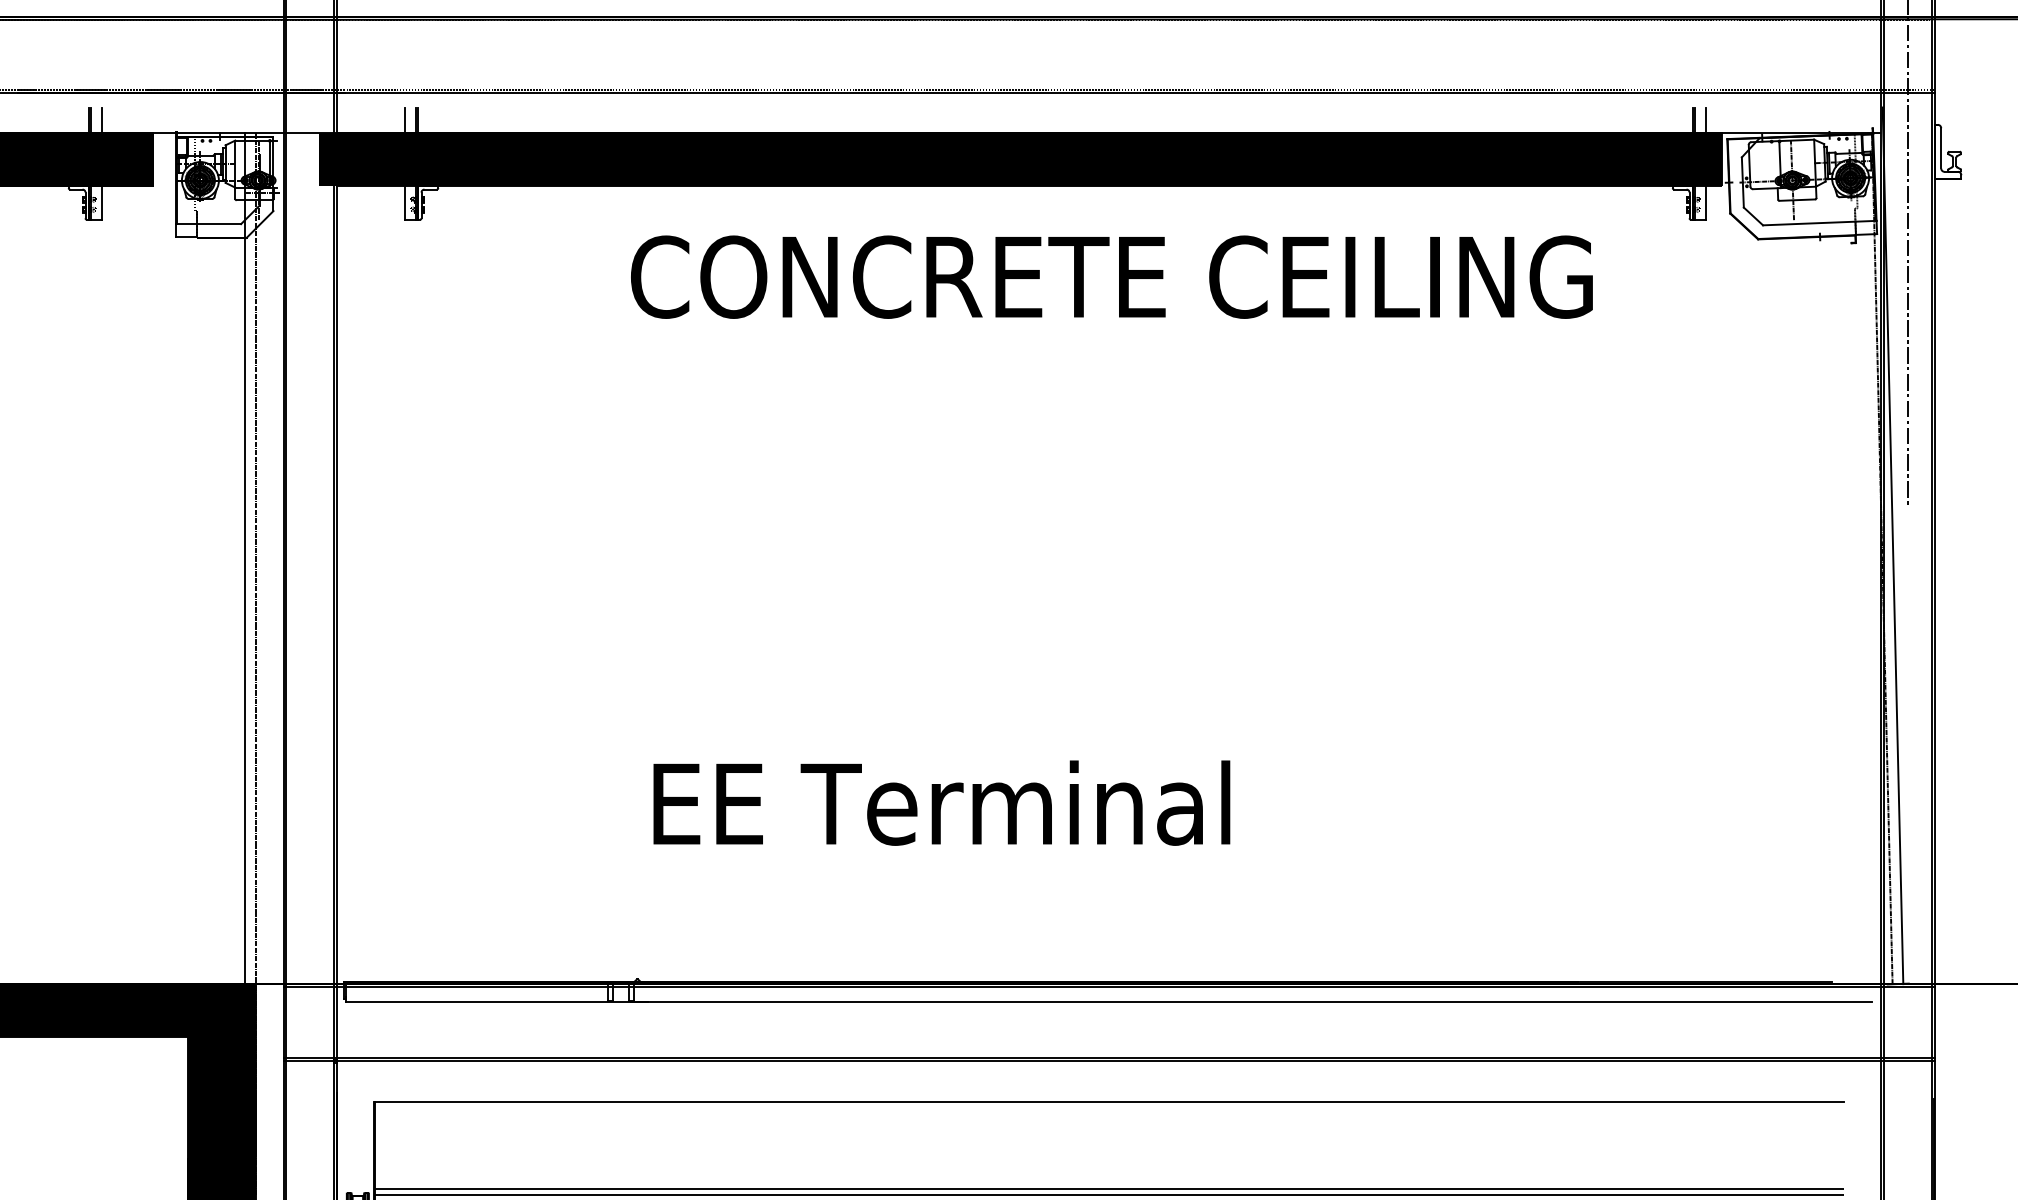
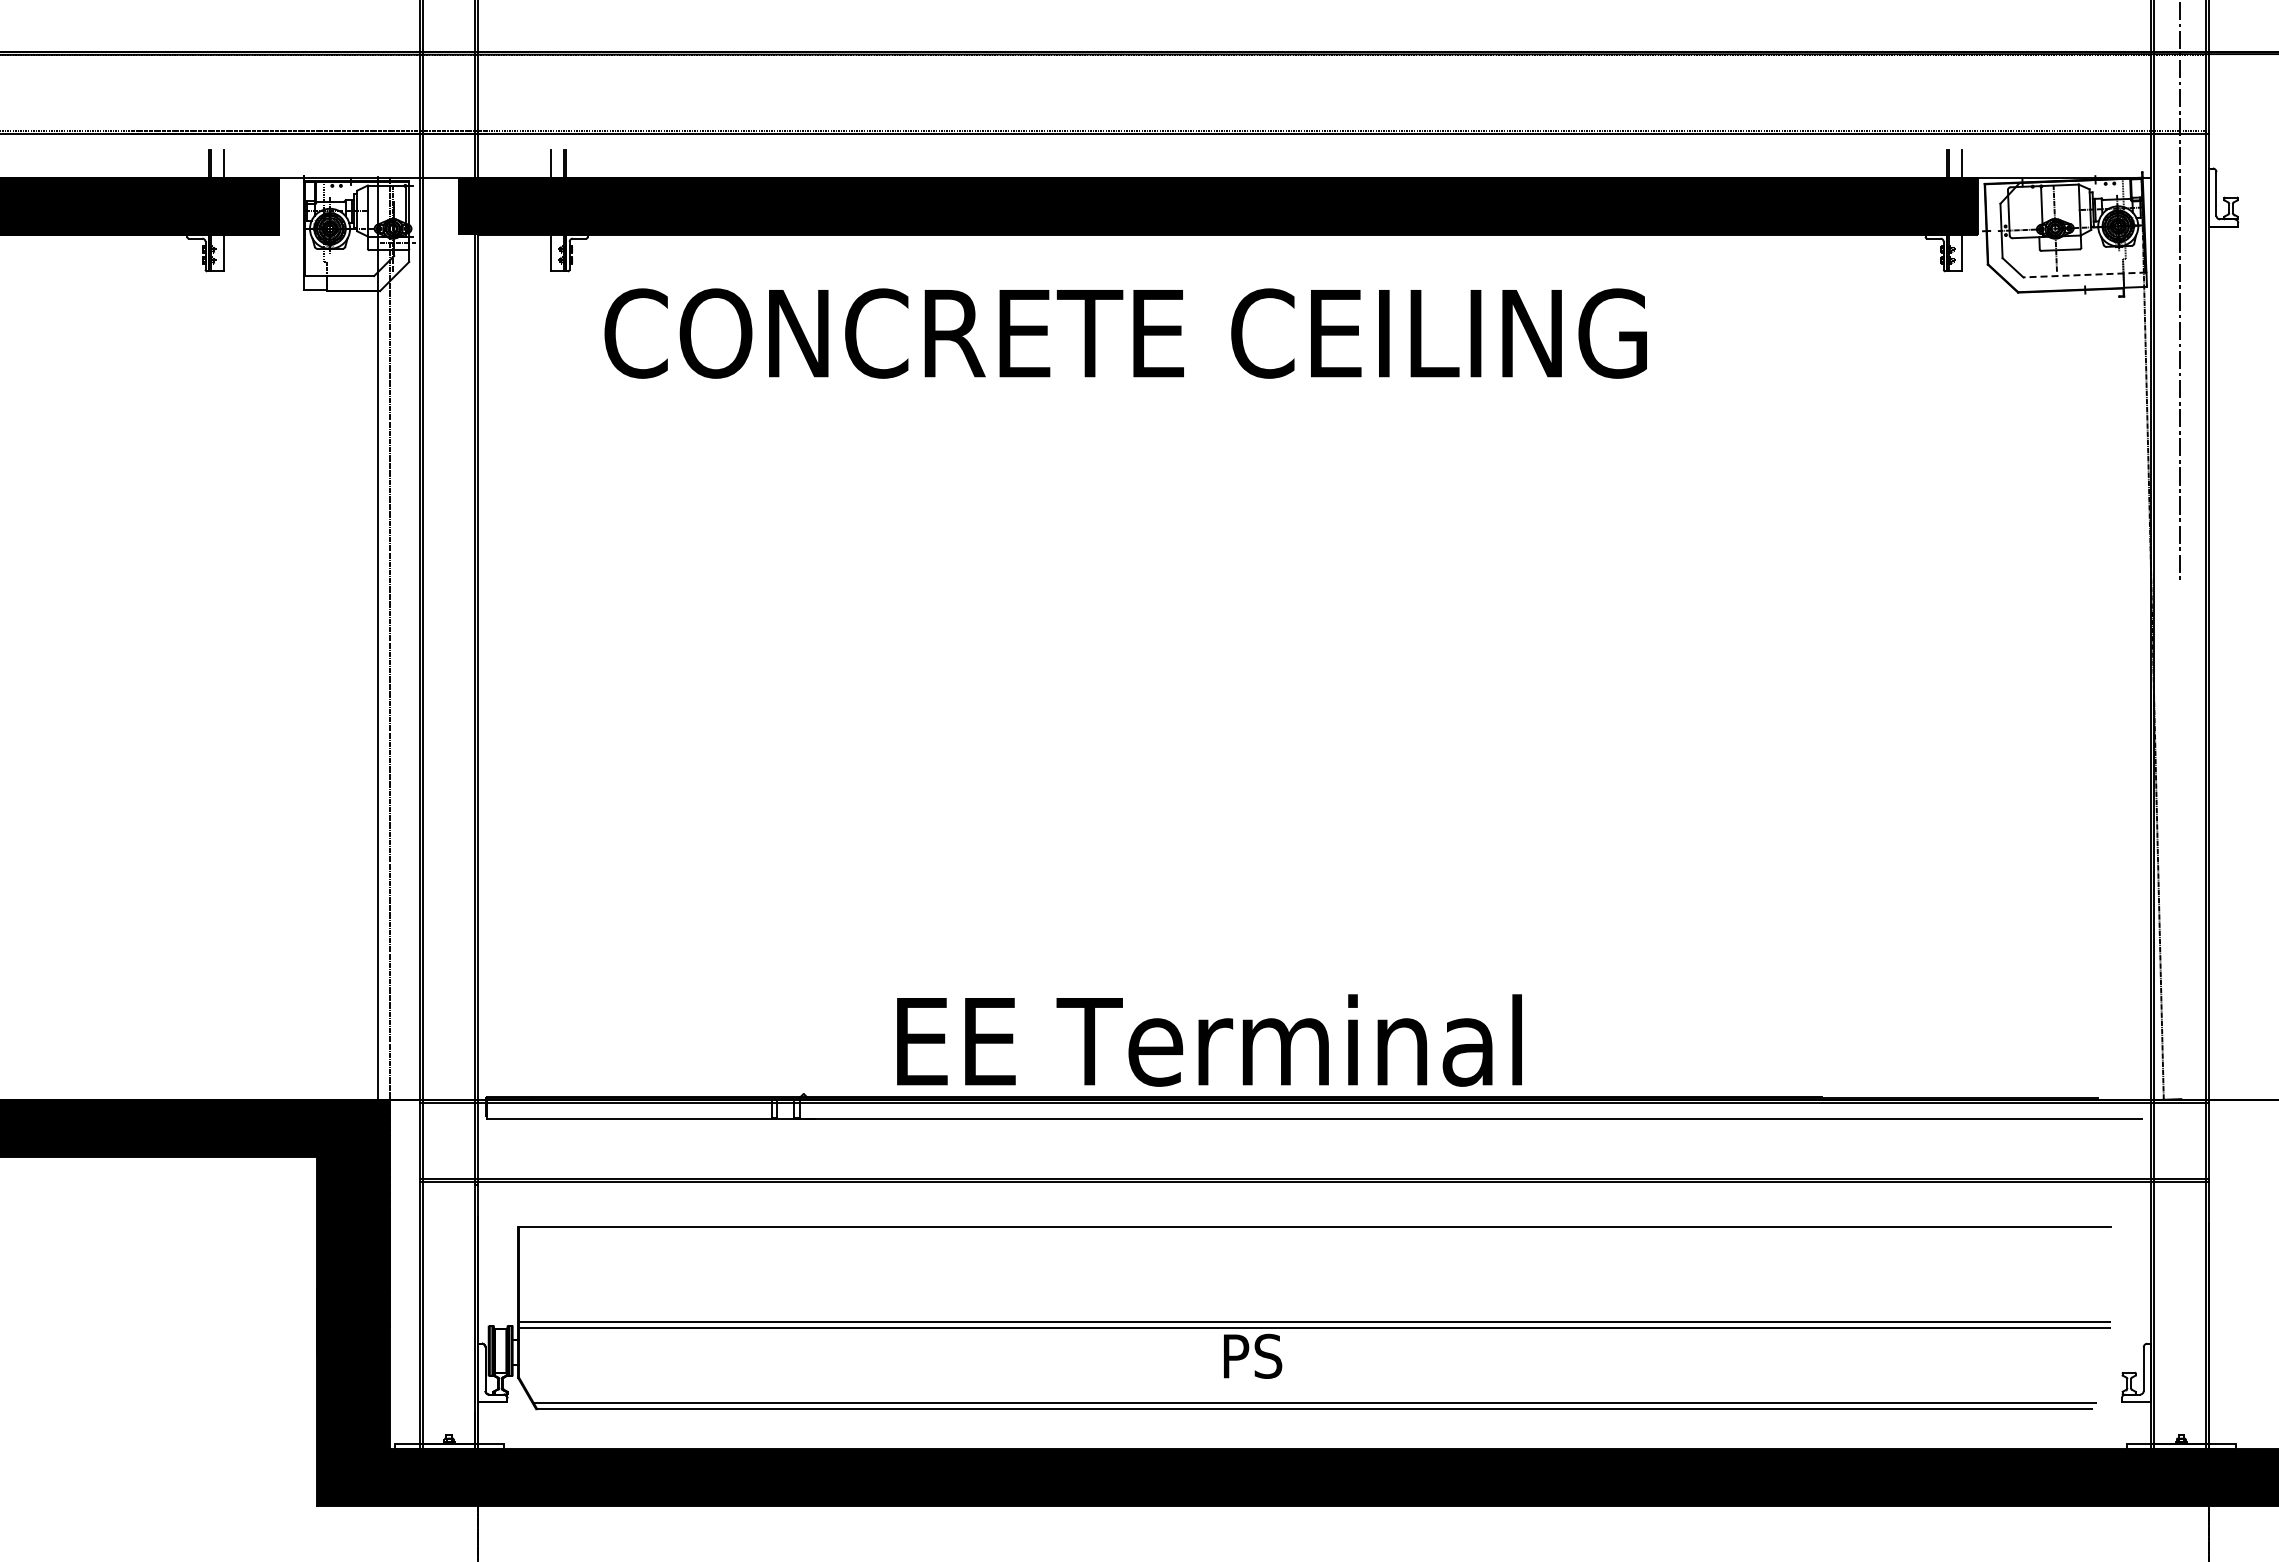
line: (1819, 222) -> (2084, 274), solid -> dashed
text: (1111, 277) -> (1125, 333), moved
line: (1893, 545) -> (2164, 624), removed
text: (941, 803) -> (1209, 1040), moved

